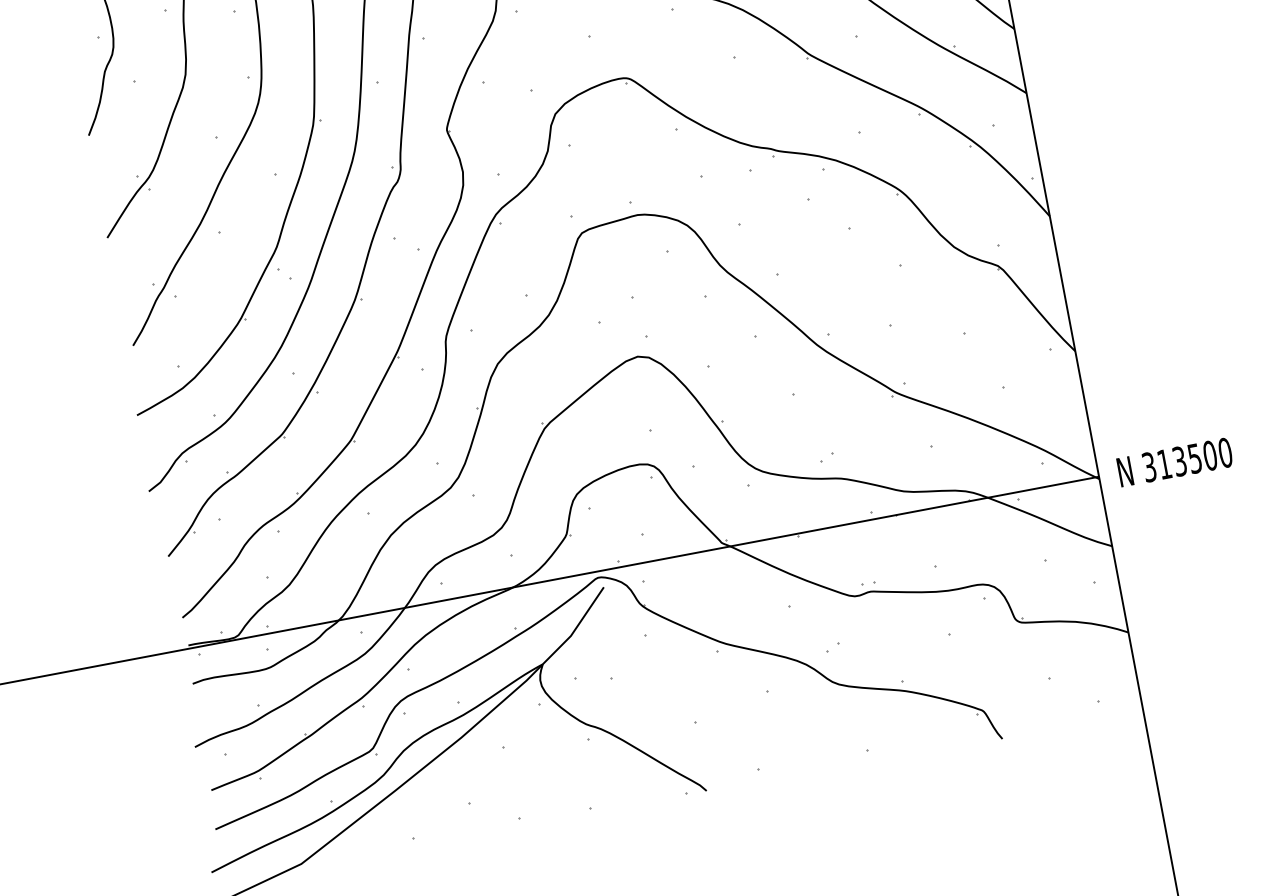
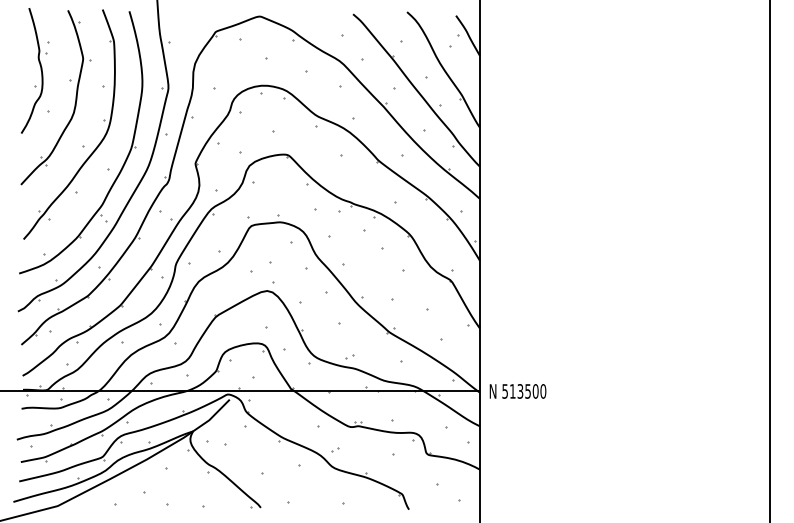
text: (1148, 467) -> (504, 391), 313500 -> 513500

